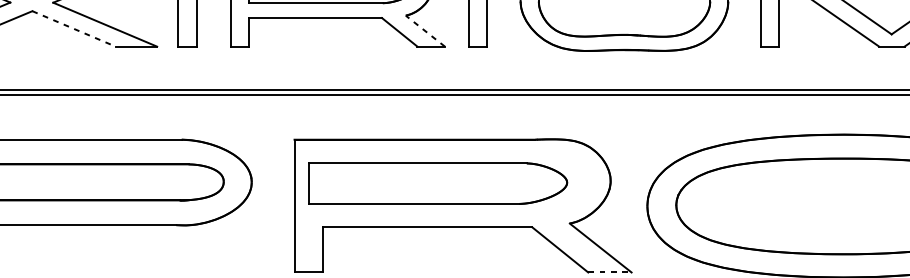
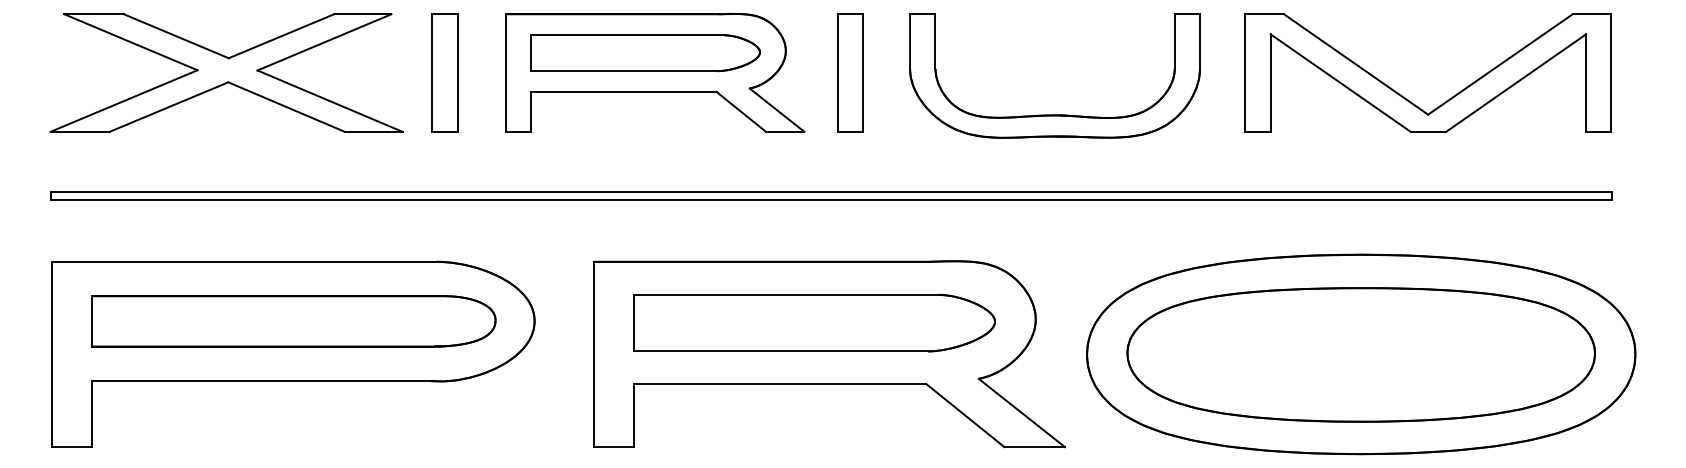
line: (74, 29) -> (287, 107), dashed -> solid
line: (425, 31) -> (777, 110), dashed -> solid
part: (437, 183) -> (814, 322), moved
line: (610, 272) -> (1035, 447), dashed -> solid

